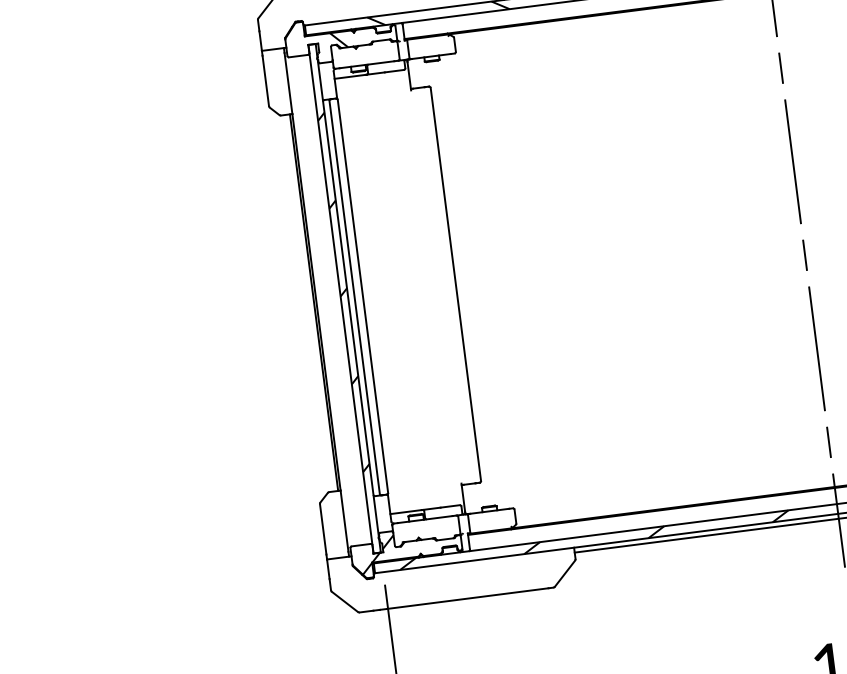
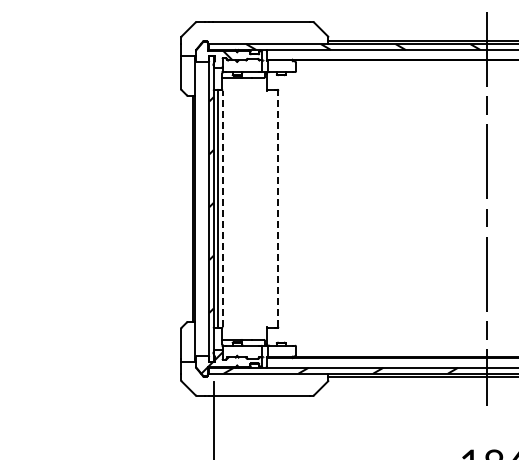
line: (455, 283) -> (278, 208), solid -> dashed
line: (362, 295) -> (222, 208), solid -> dashed

